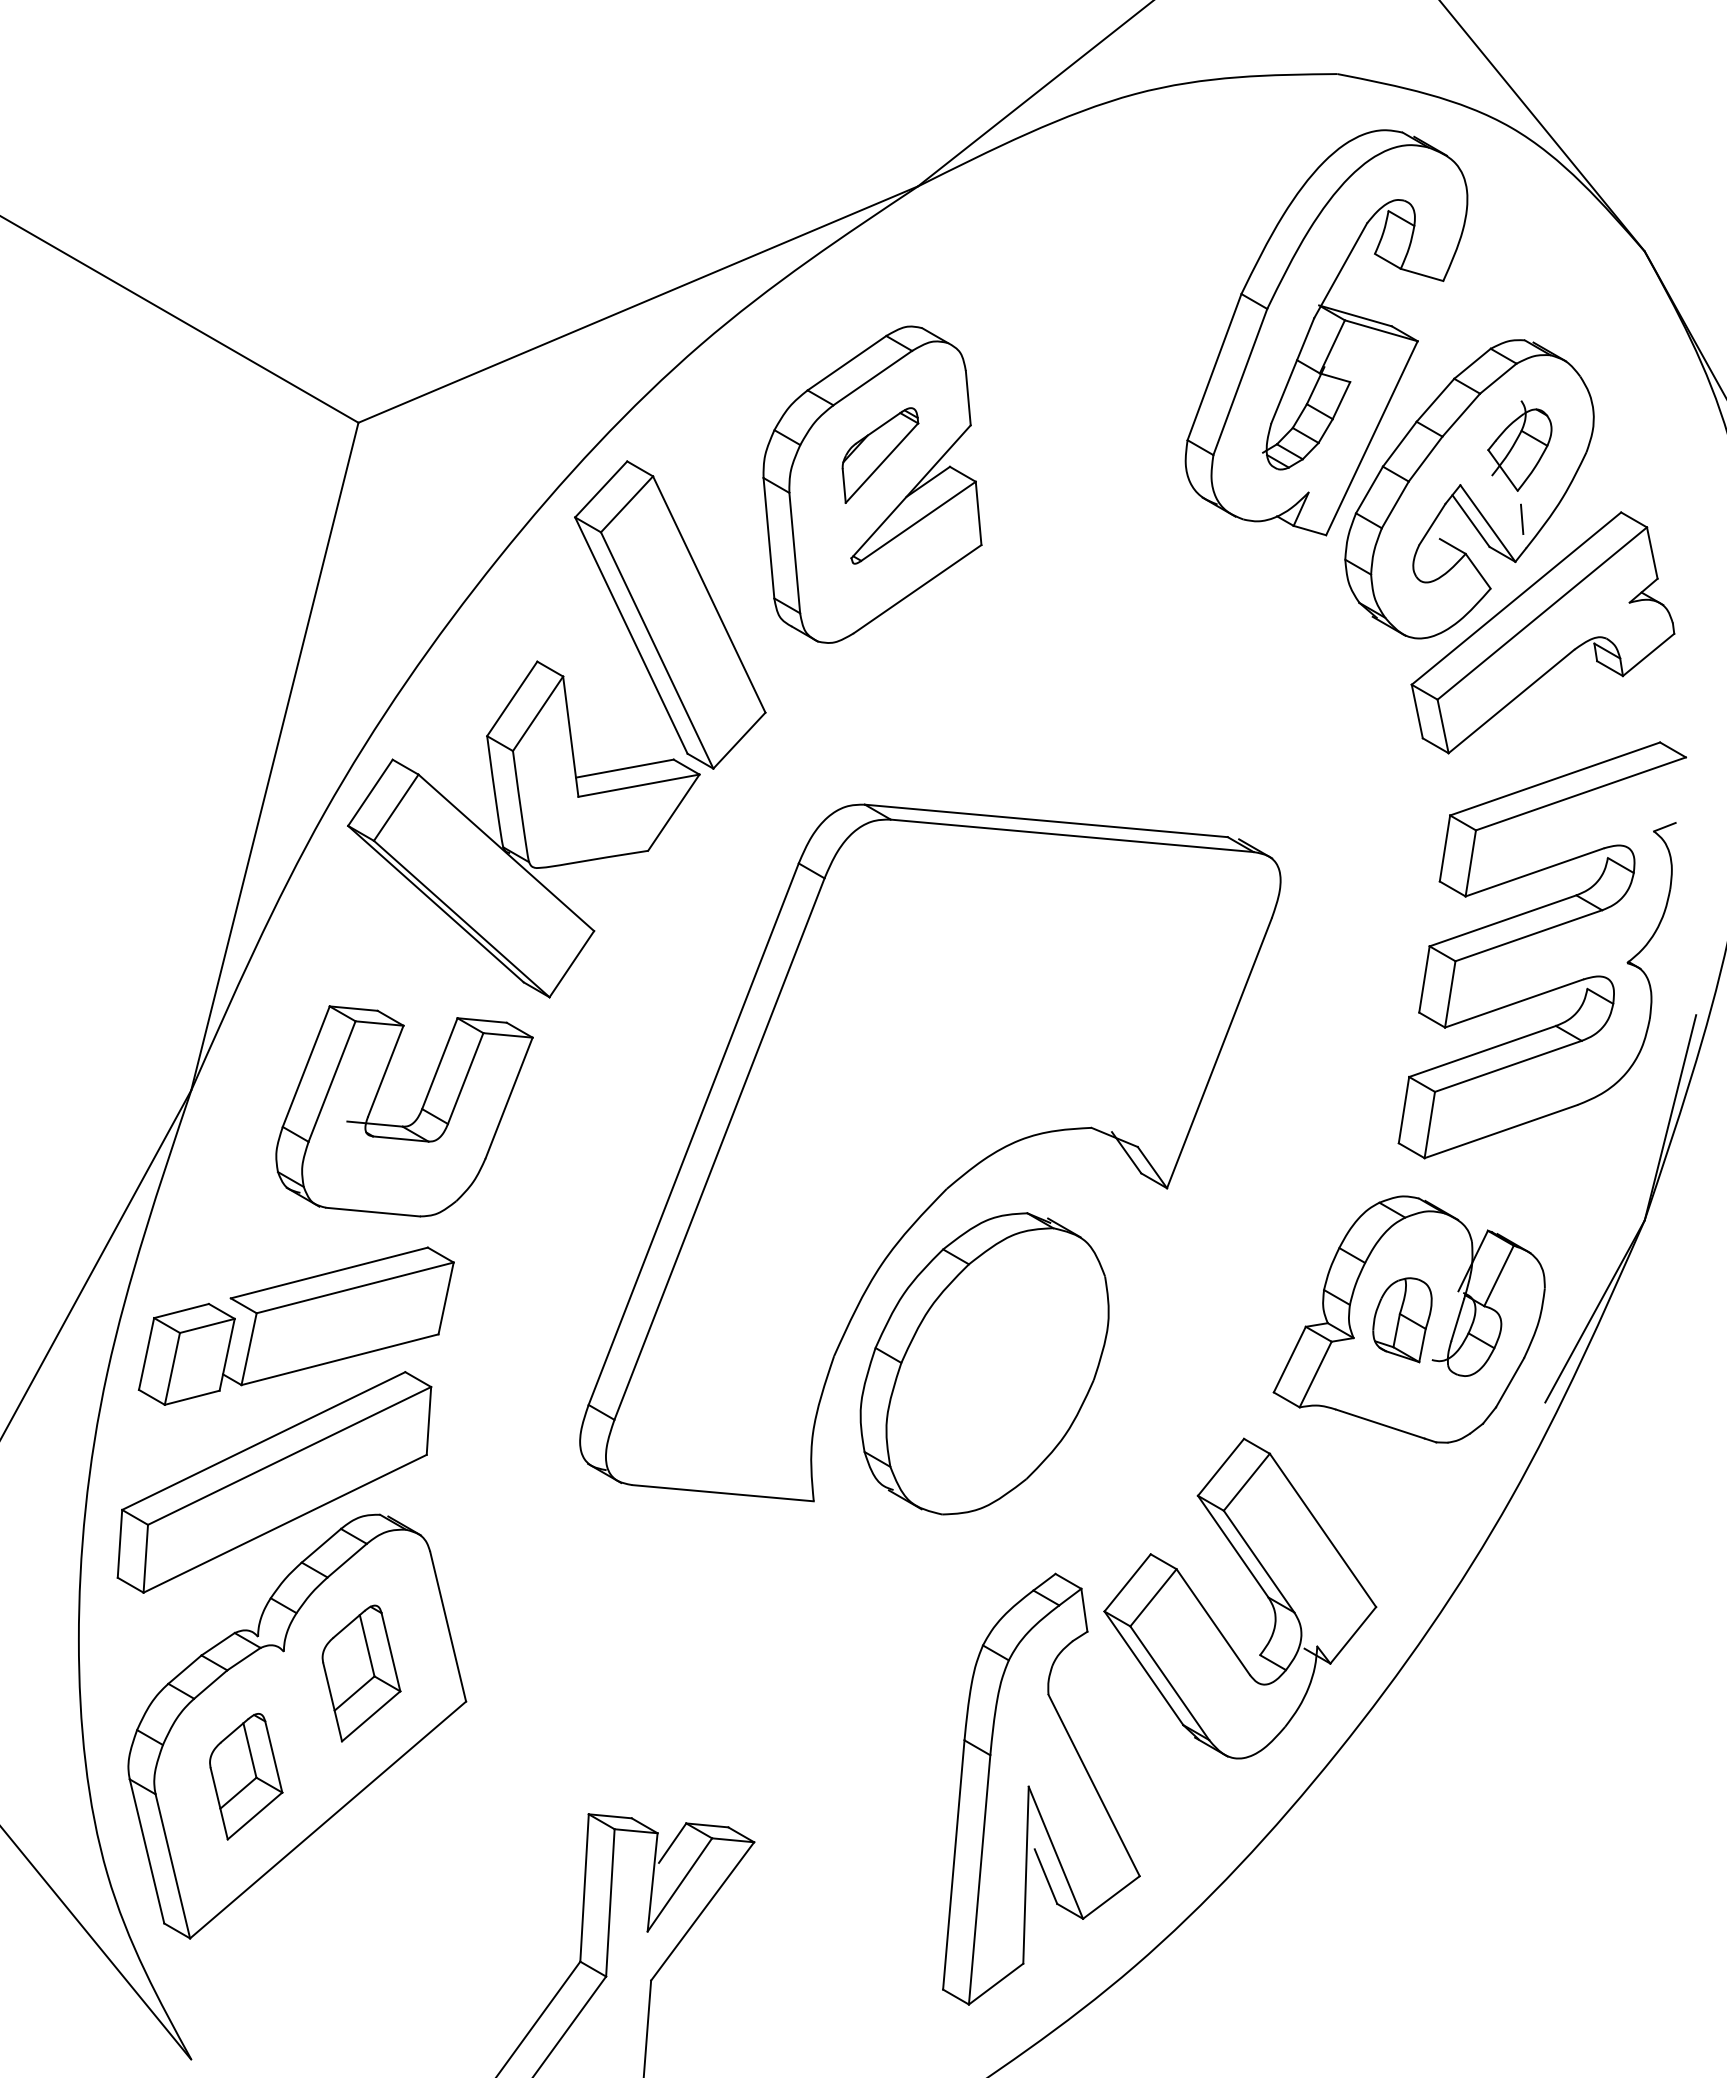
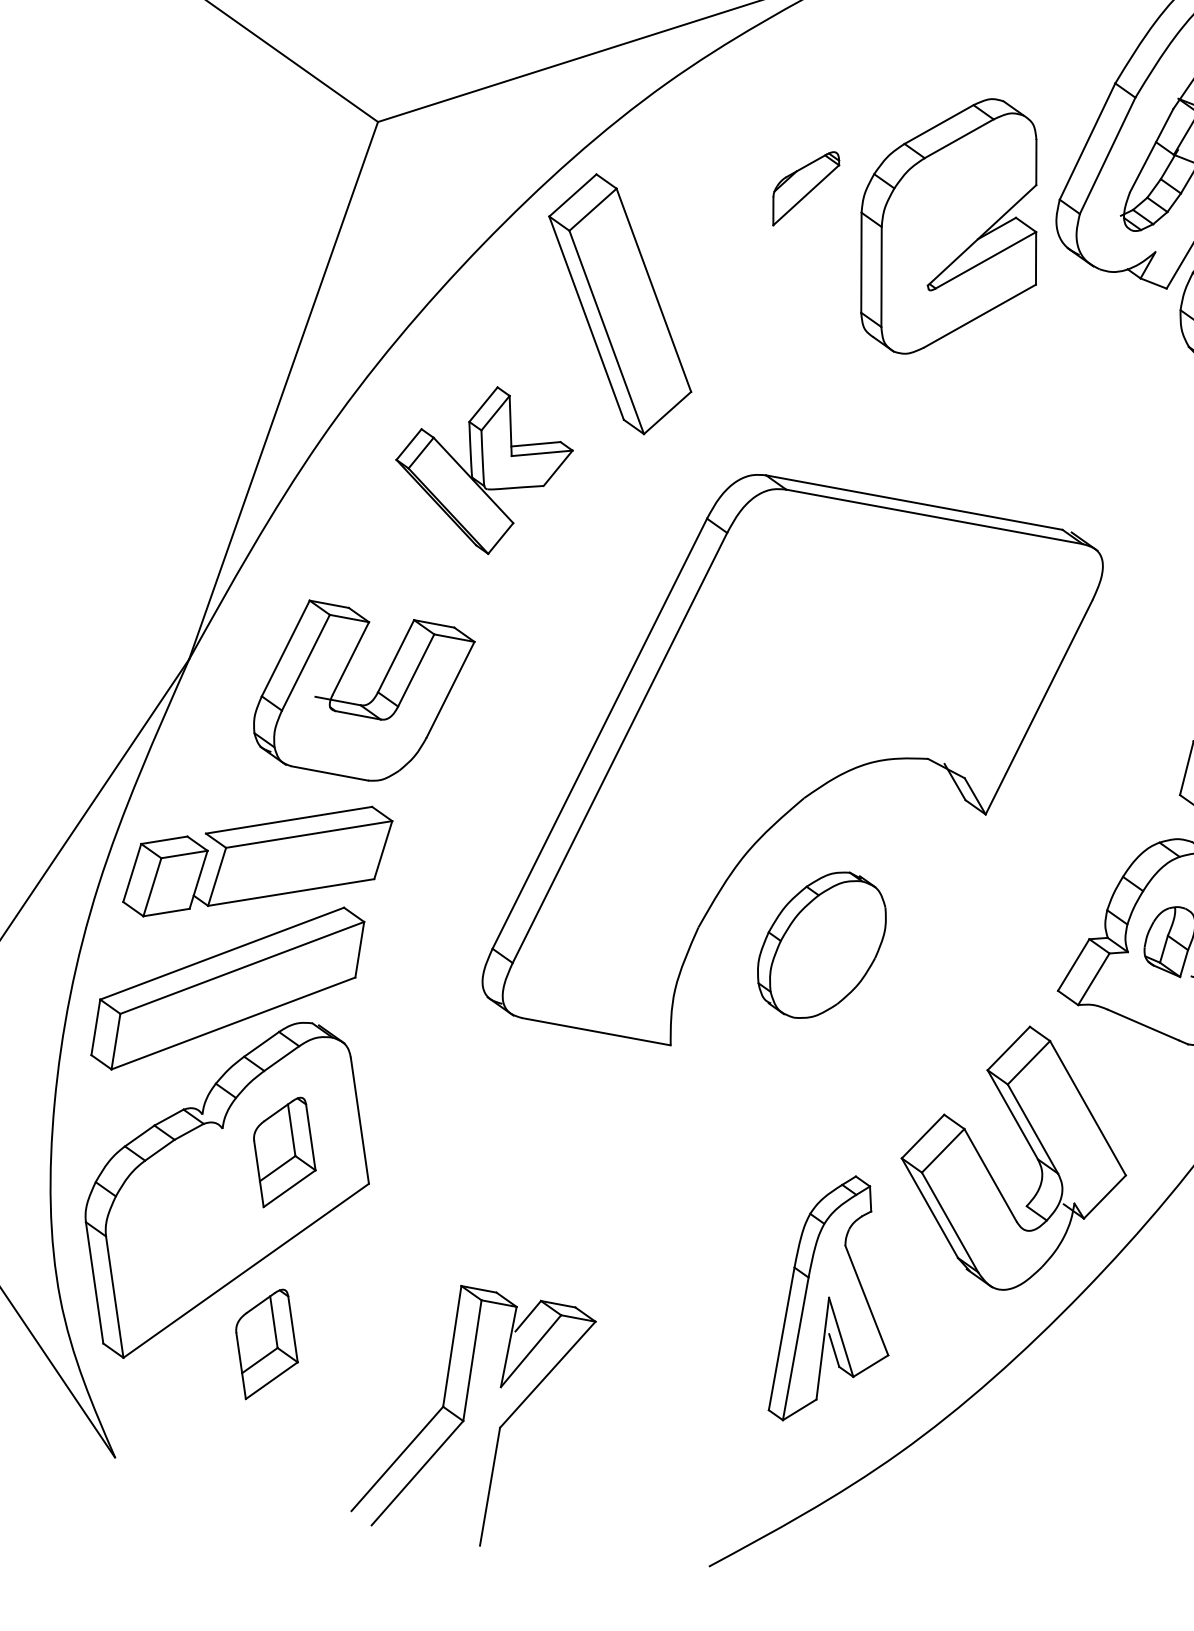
part: (872, 484) -> (950, 226), moved
part: (523, 829) -> (482, 469), size x0.6
part: (984, 1363) -> (821, 944), size x0.6
part: (246, 1776) -> (182, 1228), removed
part: (1041, 1788) -> (836, 1299), size x0.7
part: (361, 1906) -> (267, 1344), added

